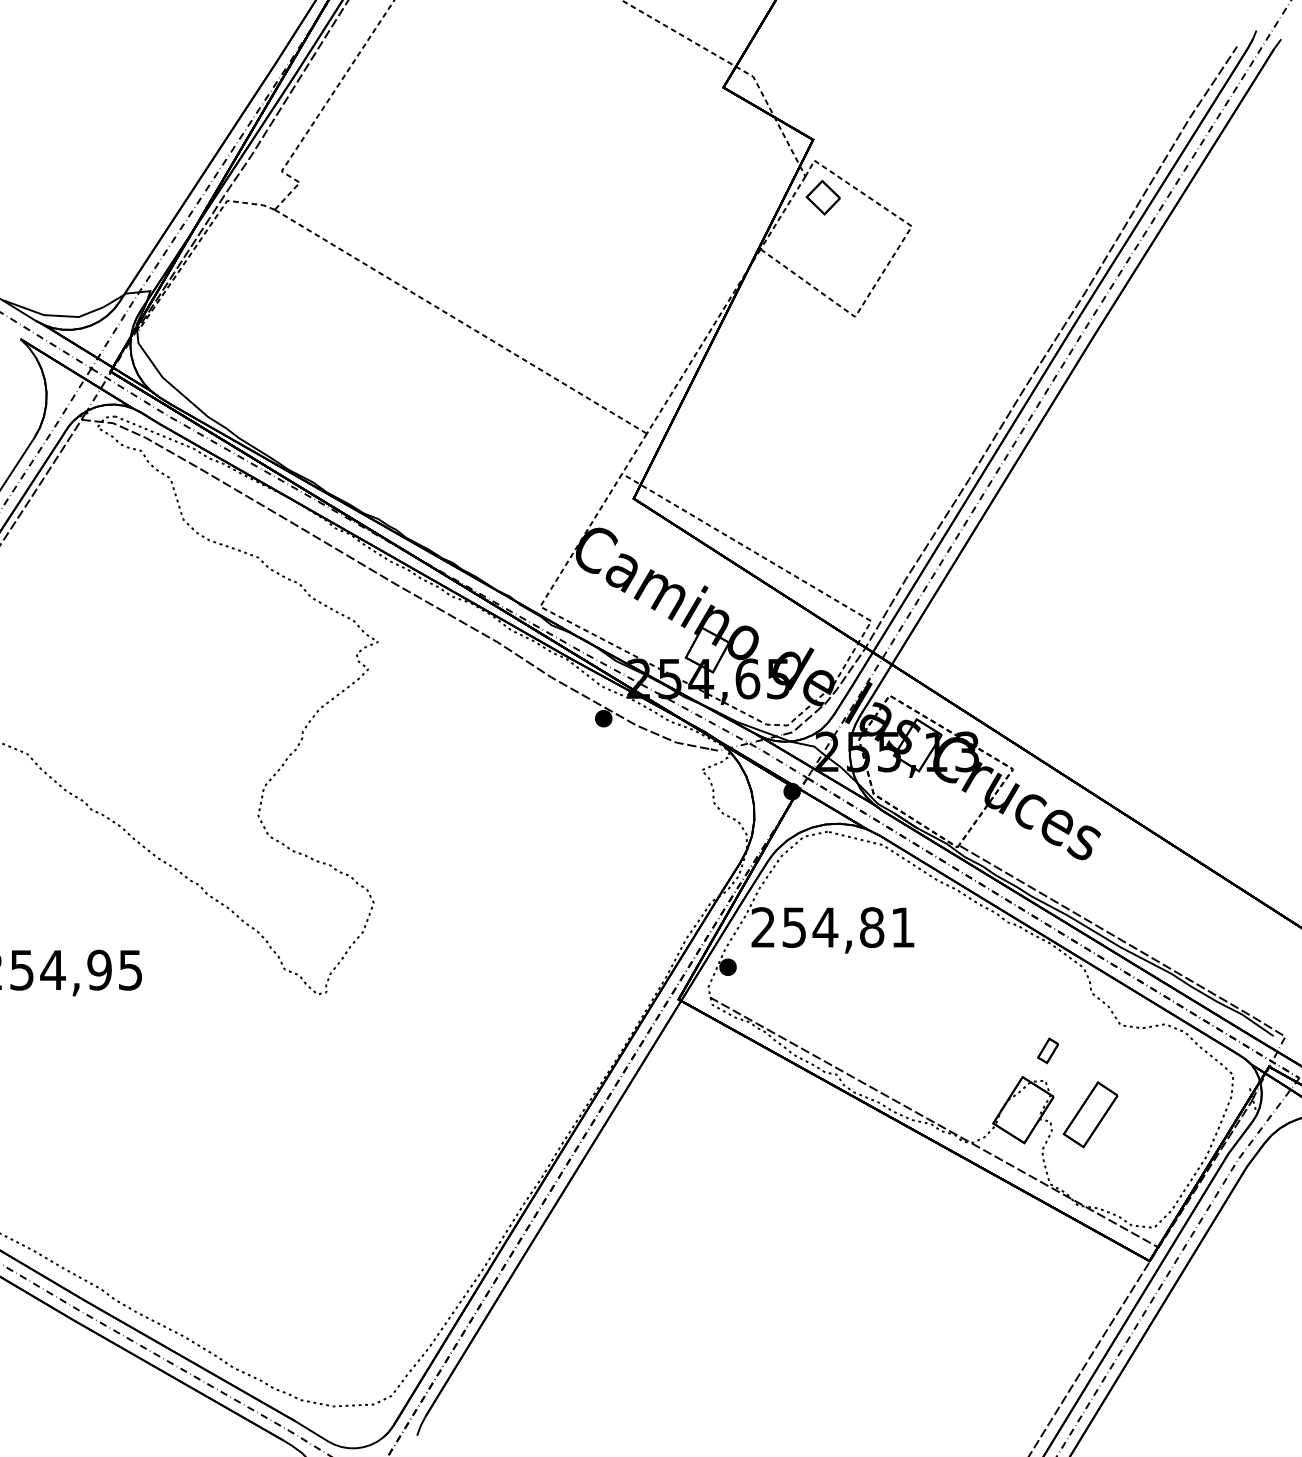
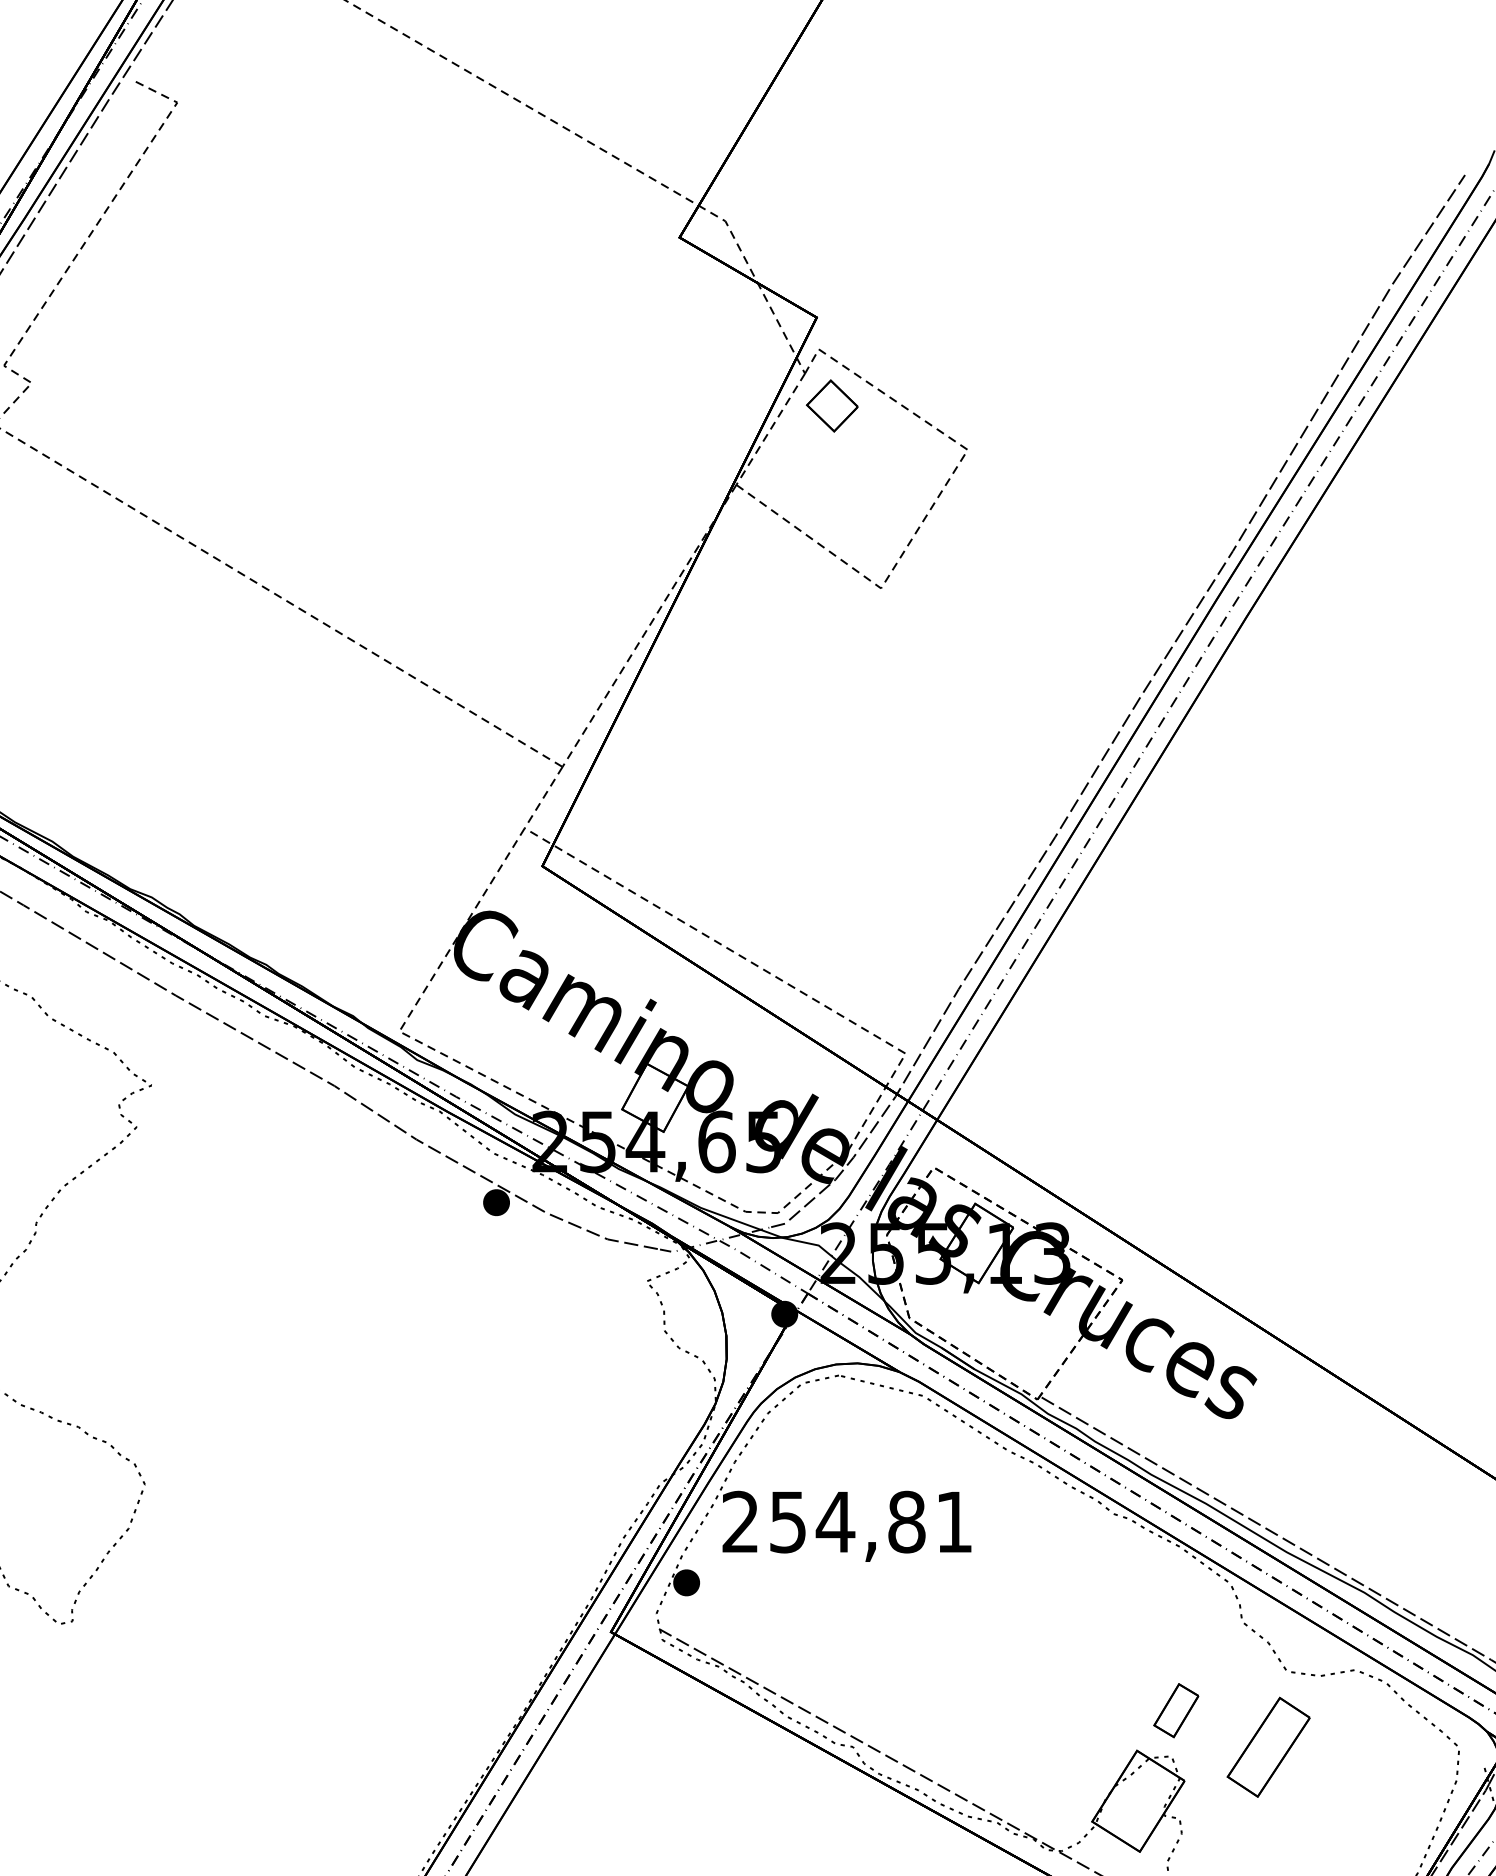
part: (1047, 1050) -> (1175, 1710), size x1.43
part: (1090, 1114) -> (1268, 1746), moved

